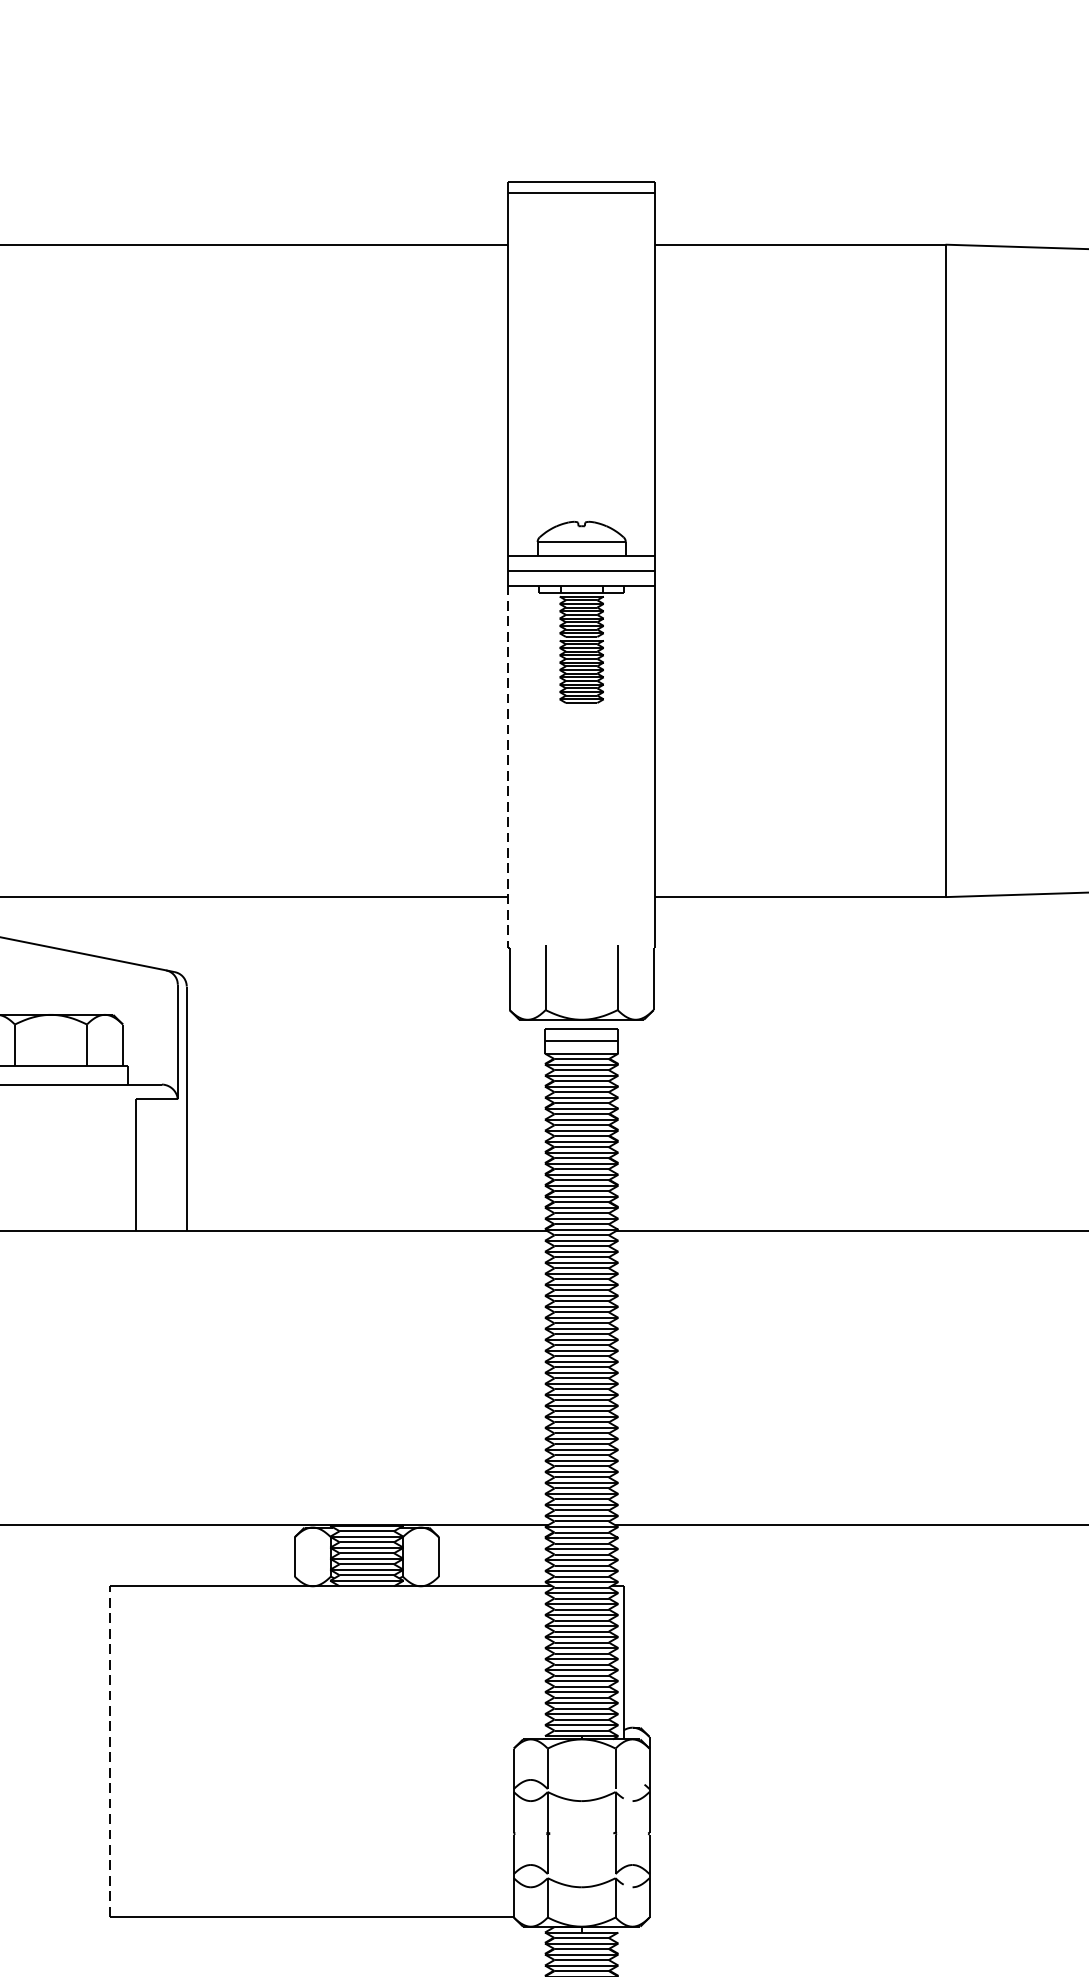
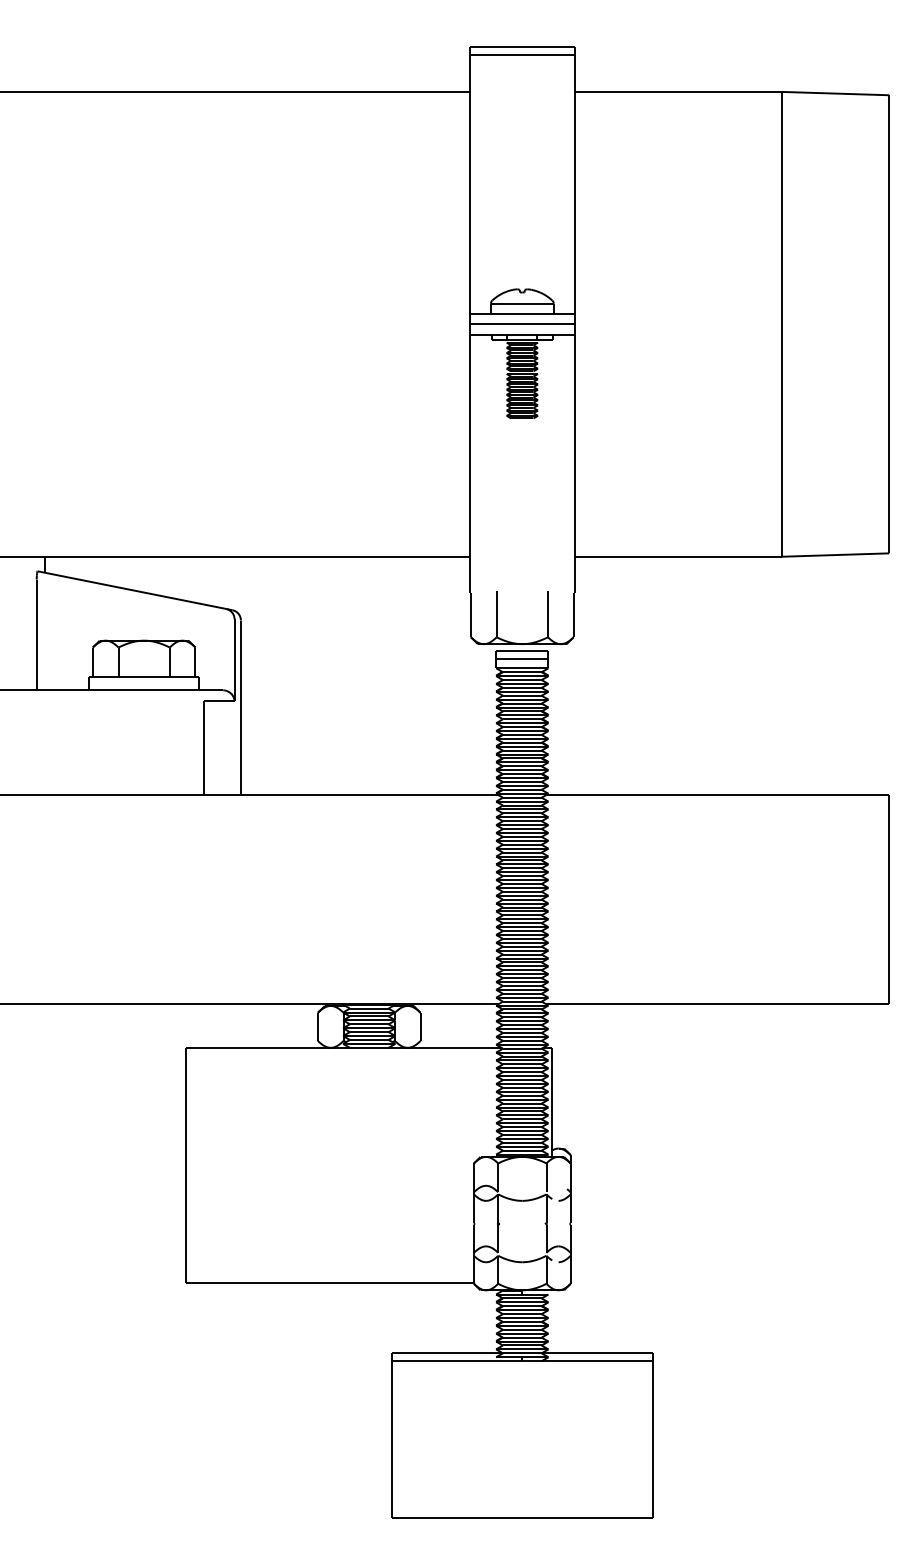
line: (508, 767) -> (470, 464), dashed -> solid
line: (110, 1751) -> (186, 1165), dashed -> solid

